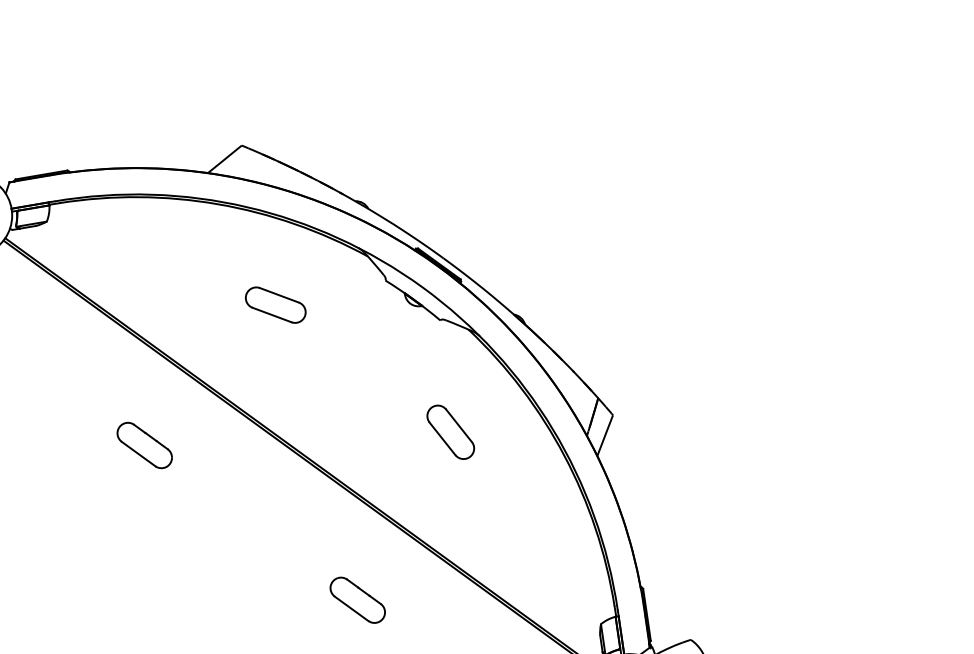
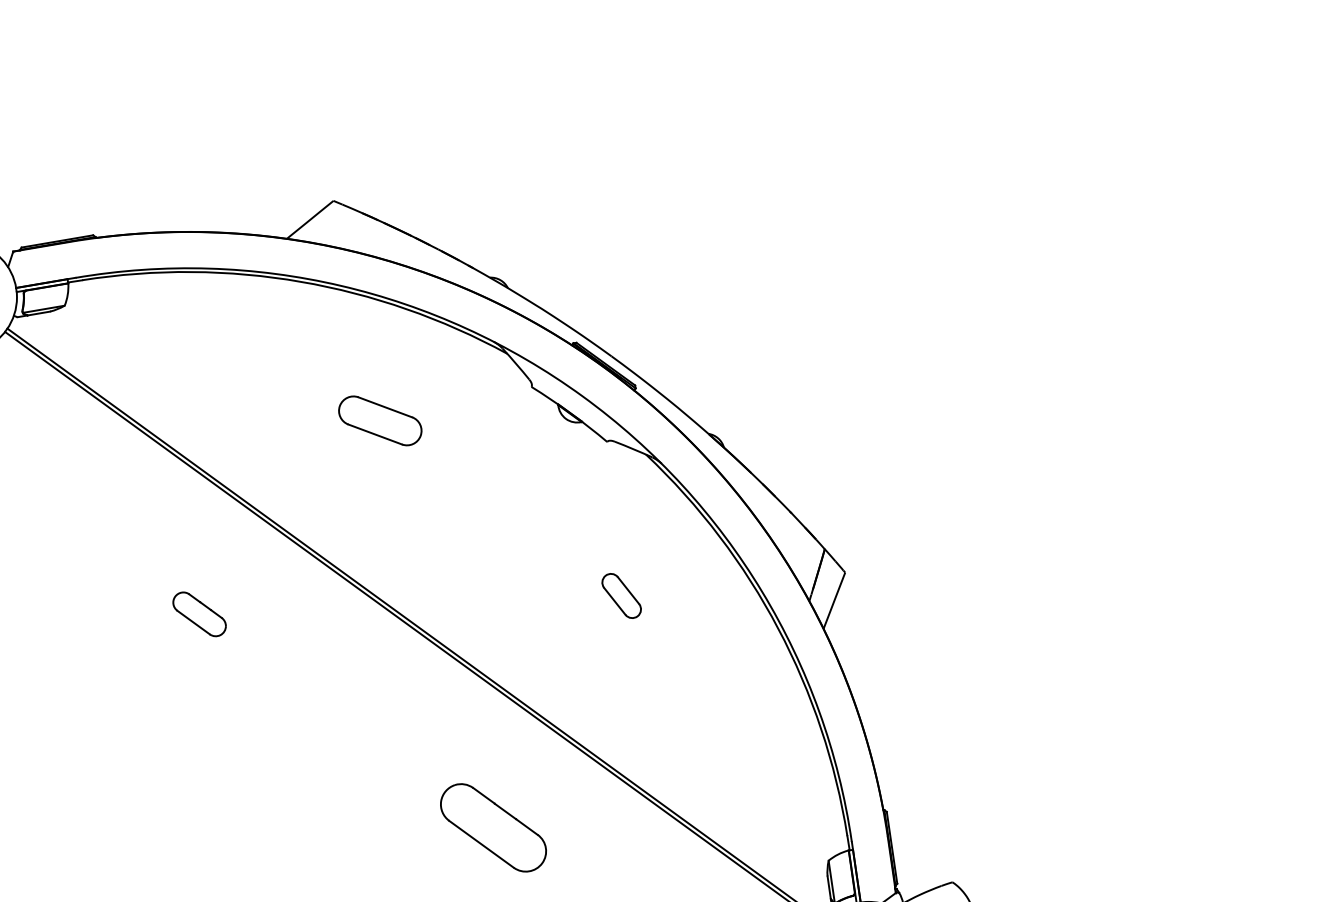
part: (450, 431) -> (621, 595), size x0.6
part: (144, 445) -> (199, 614), size x0.7
part: (357, 599) -> (492, 826), size x1.4

